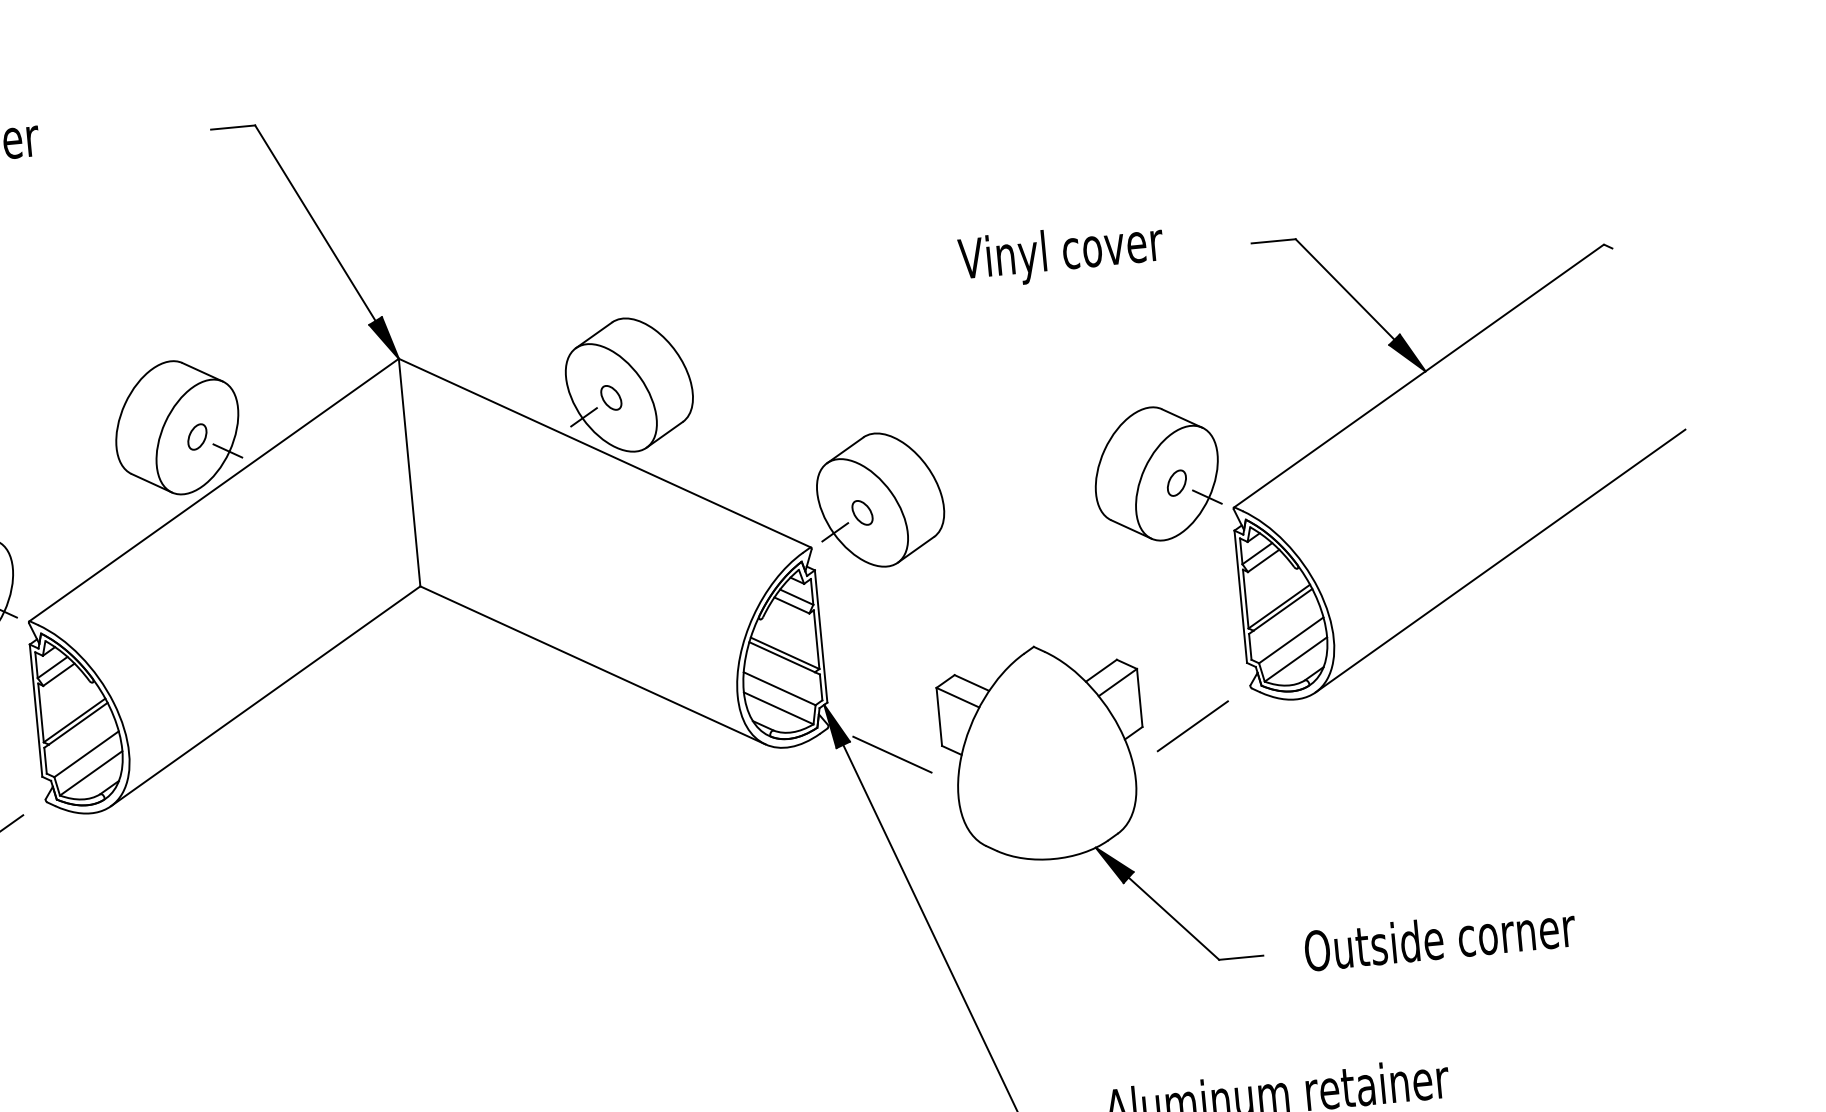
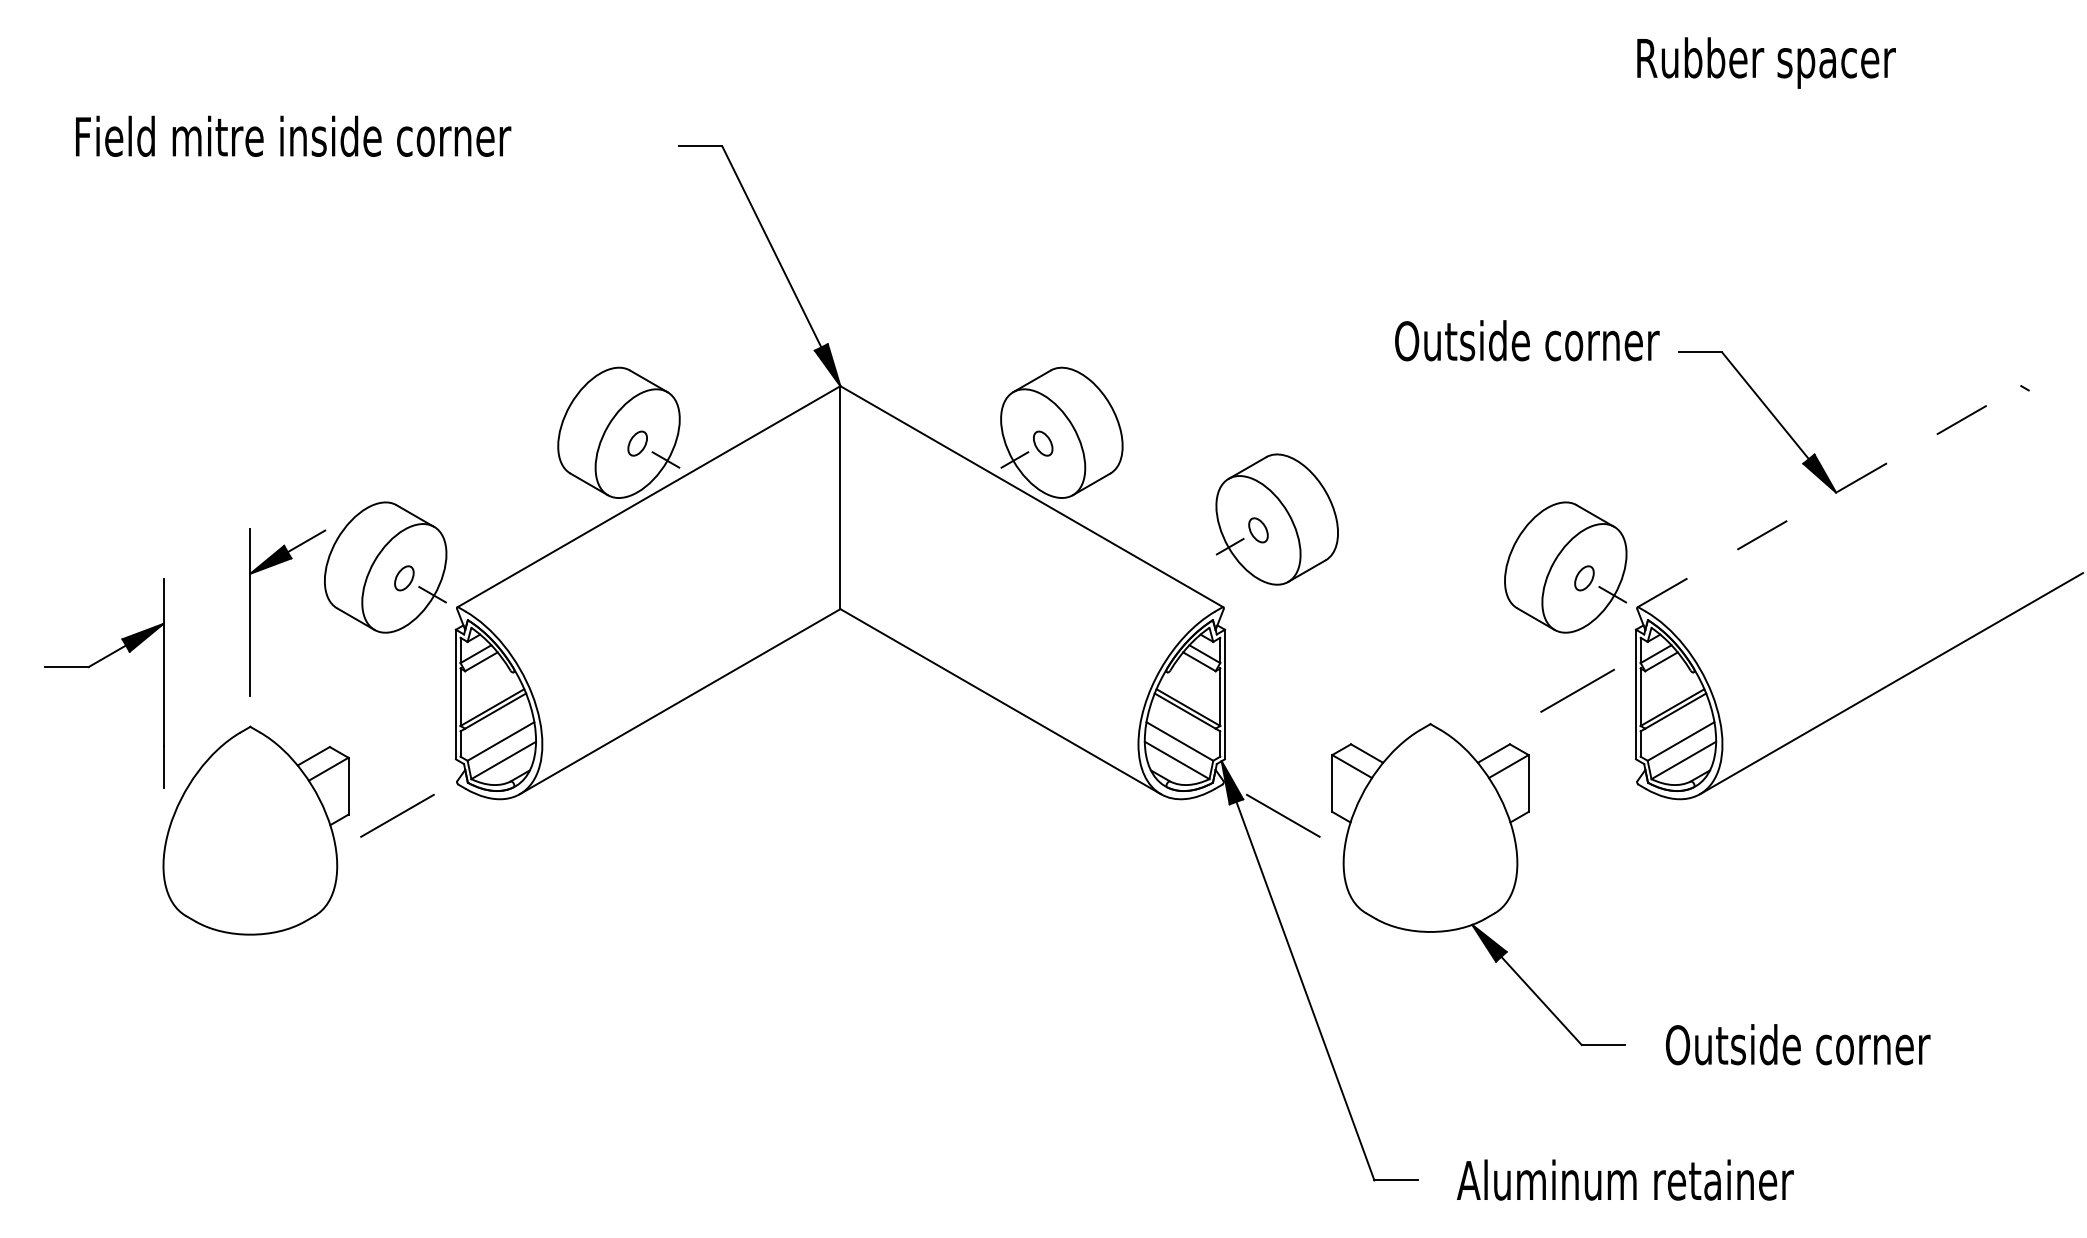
text: (1095, 251) -> (1526, 345), Vinyl cover -> Outside corner
line: (1419, 375) -> (1829, 496), solid -> dashed
part: (879, 500) -> (1276, 519), moved
line: (1192, 725) -> (1577, 690), moved

